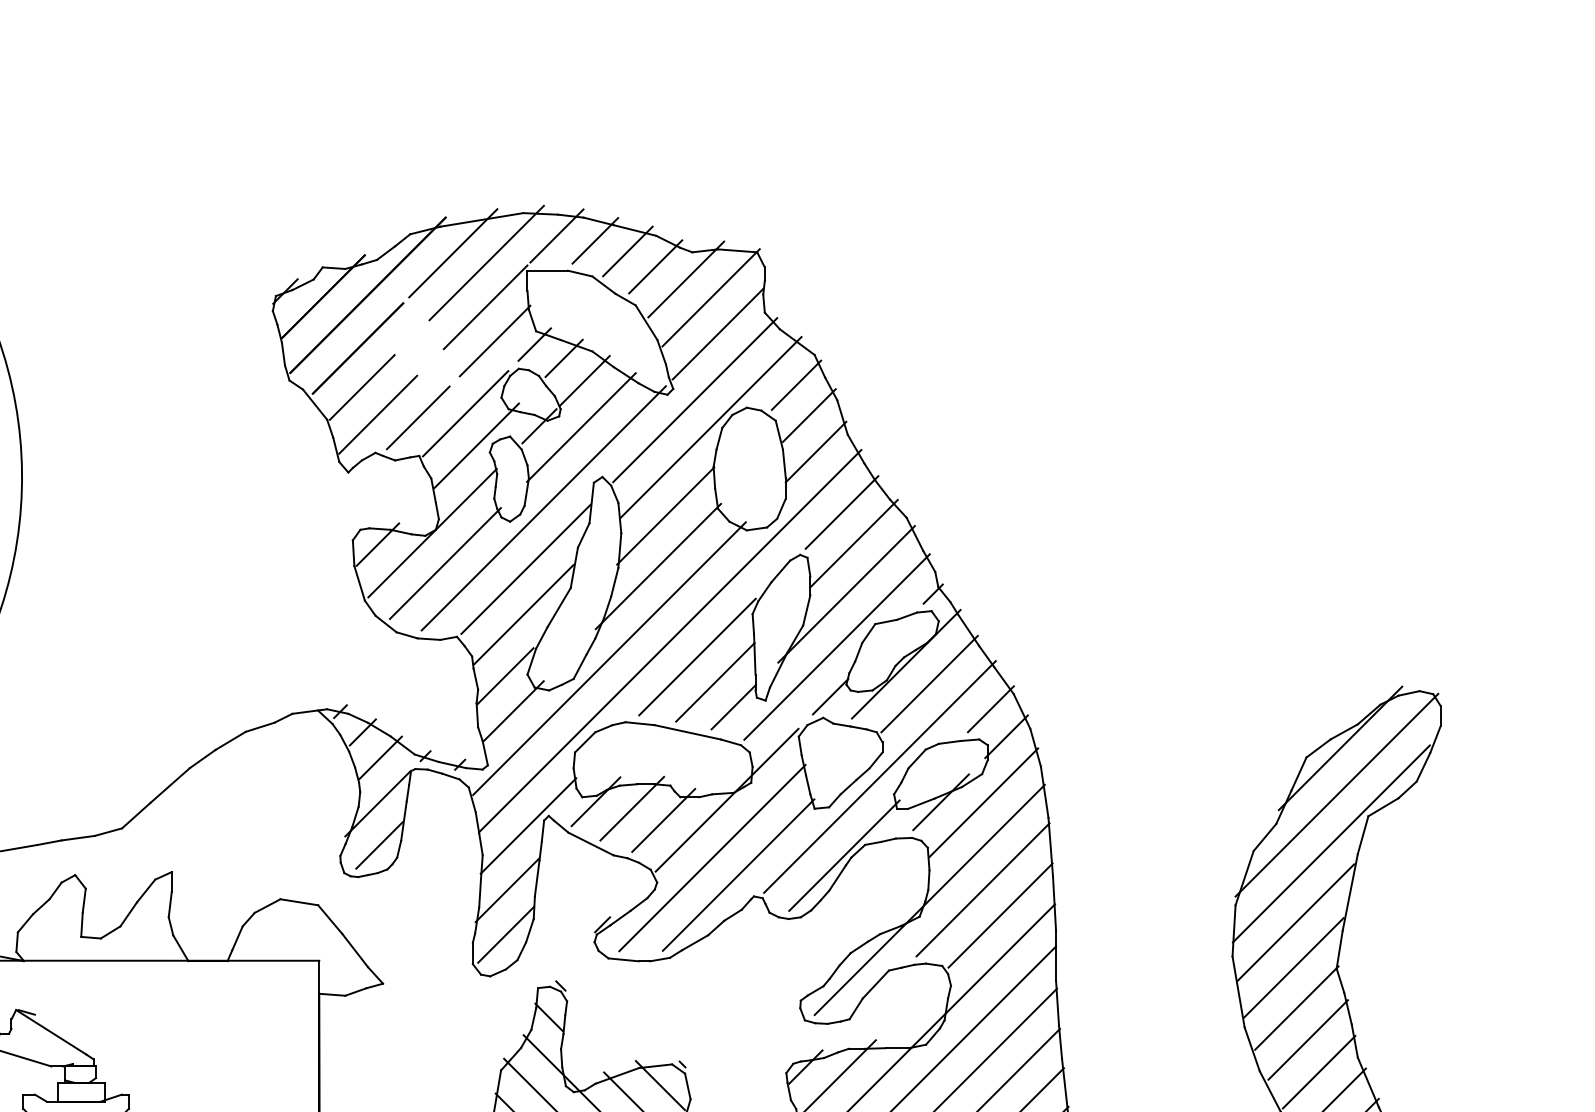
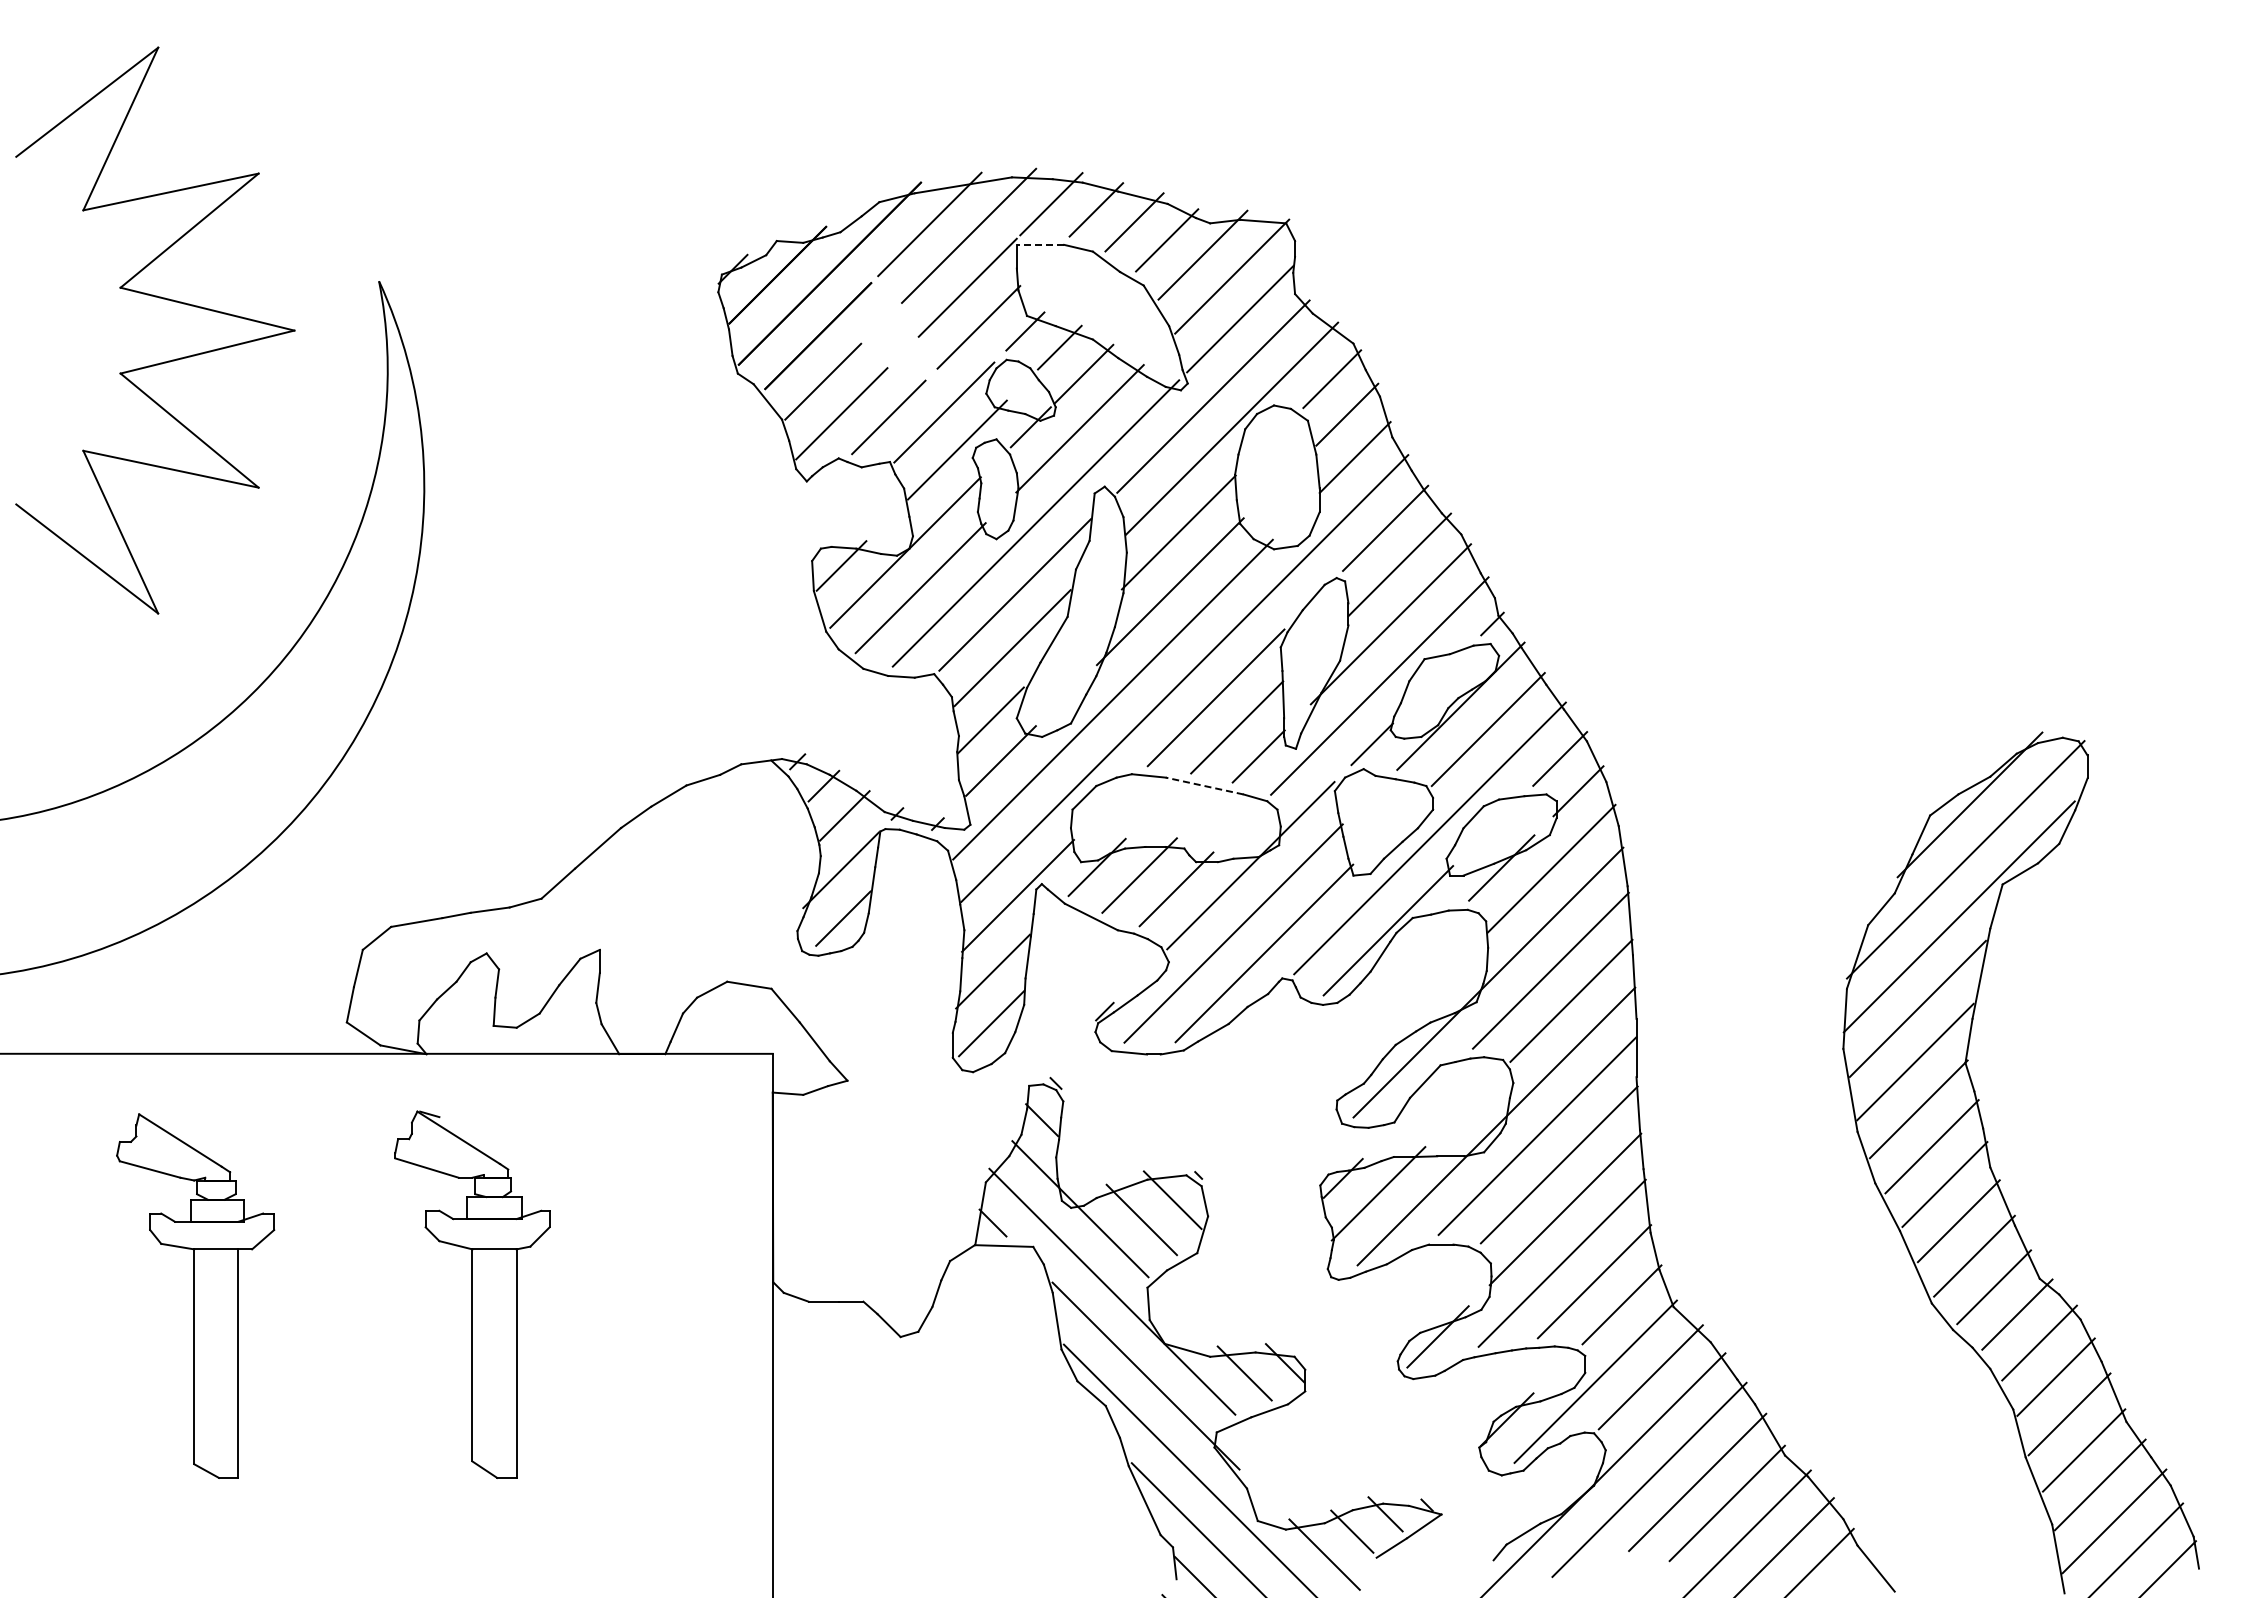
line: (547, 270) -> (1040, 244), solid -> dashed
line: (687, 732) -> (1204, 786), solid -> dashed

